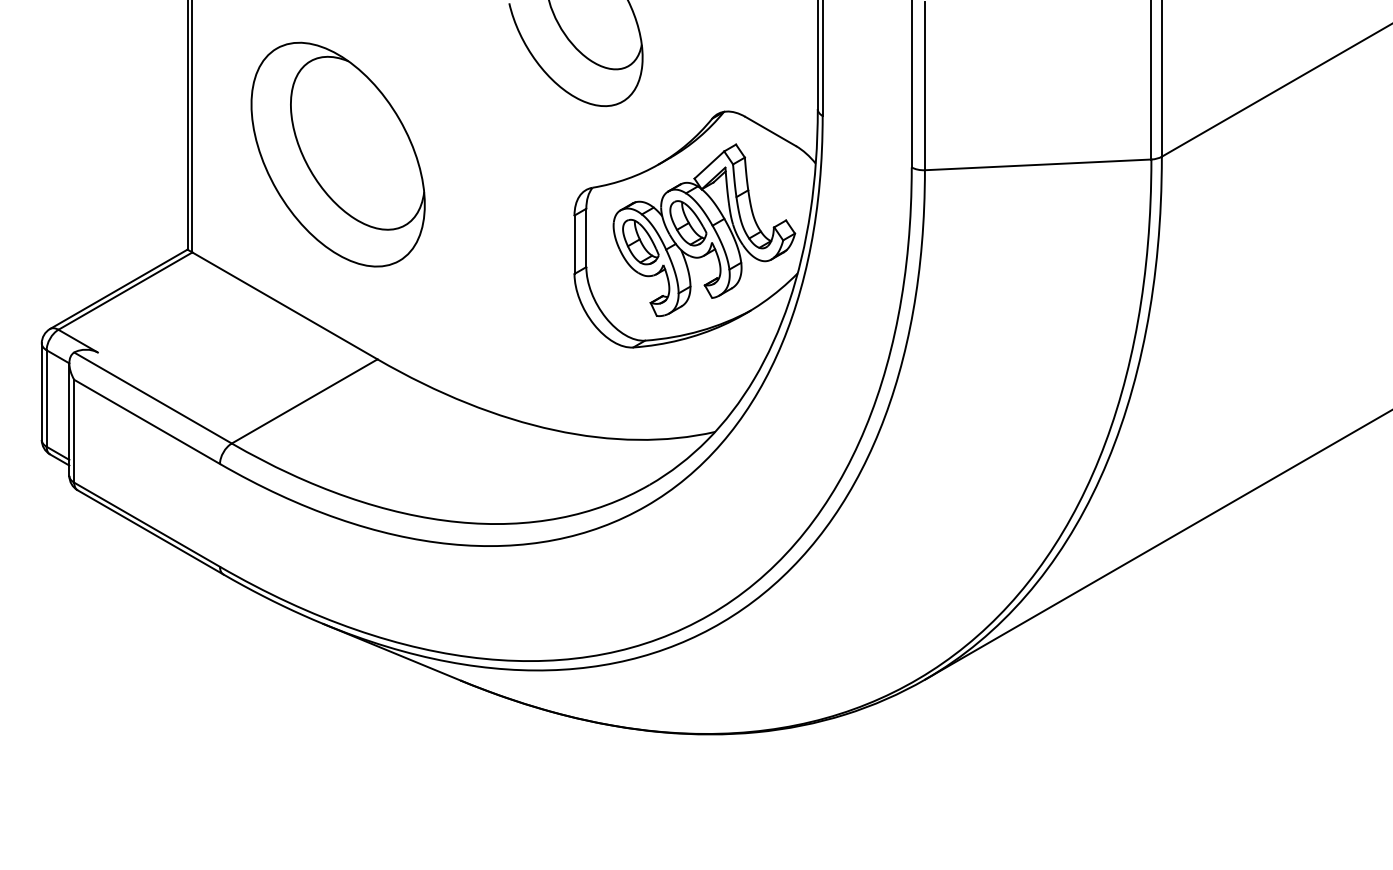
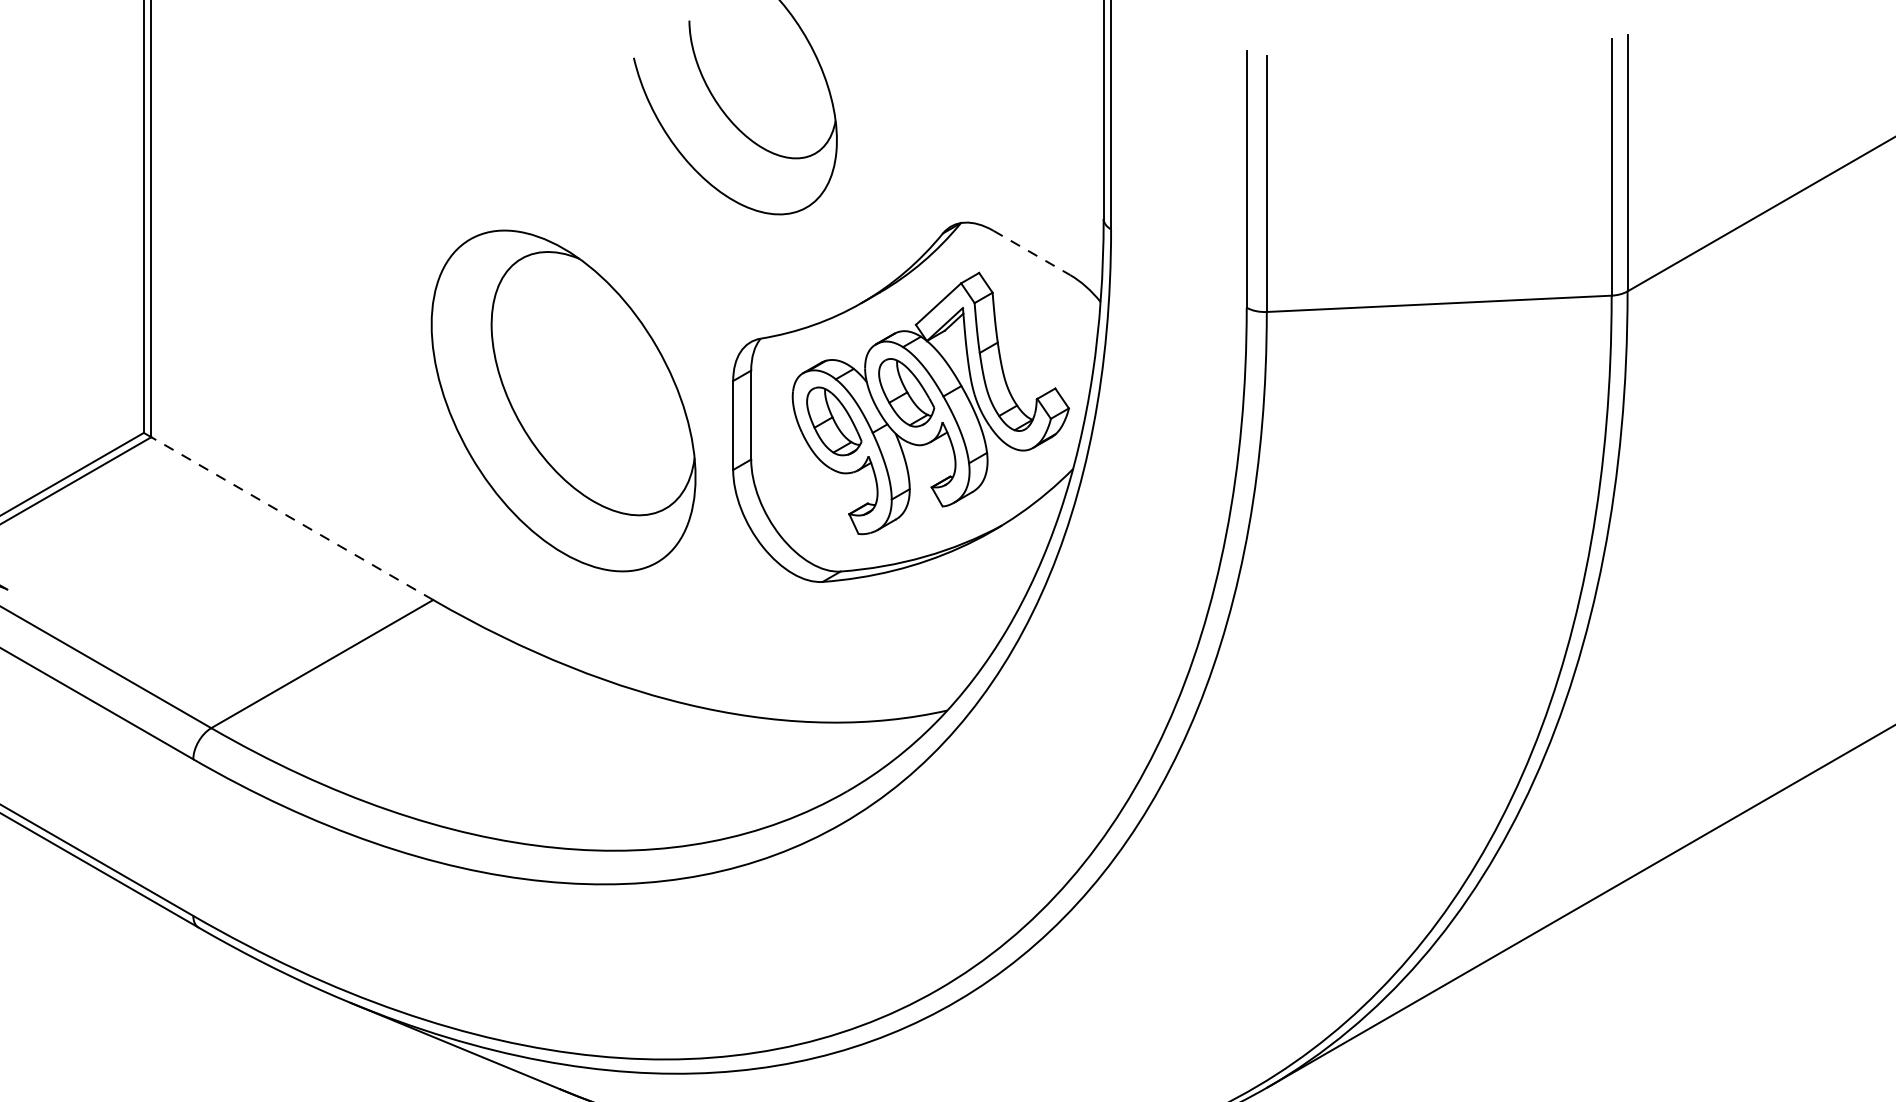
line: (771, 131) -> (1033, 253), solid -> dashed
part: (337, 154) -> (562, 400), moved
line: (285, 305) -> (293, 517), solid -> dashed

